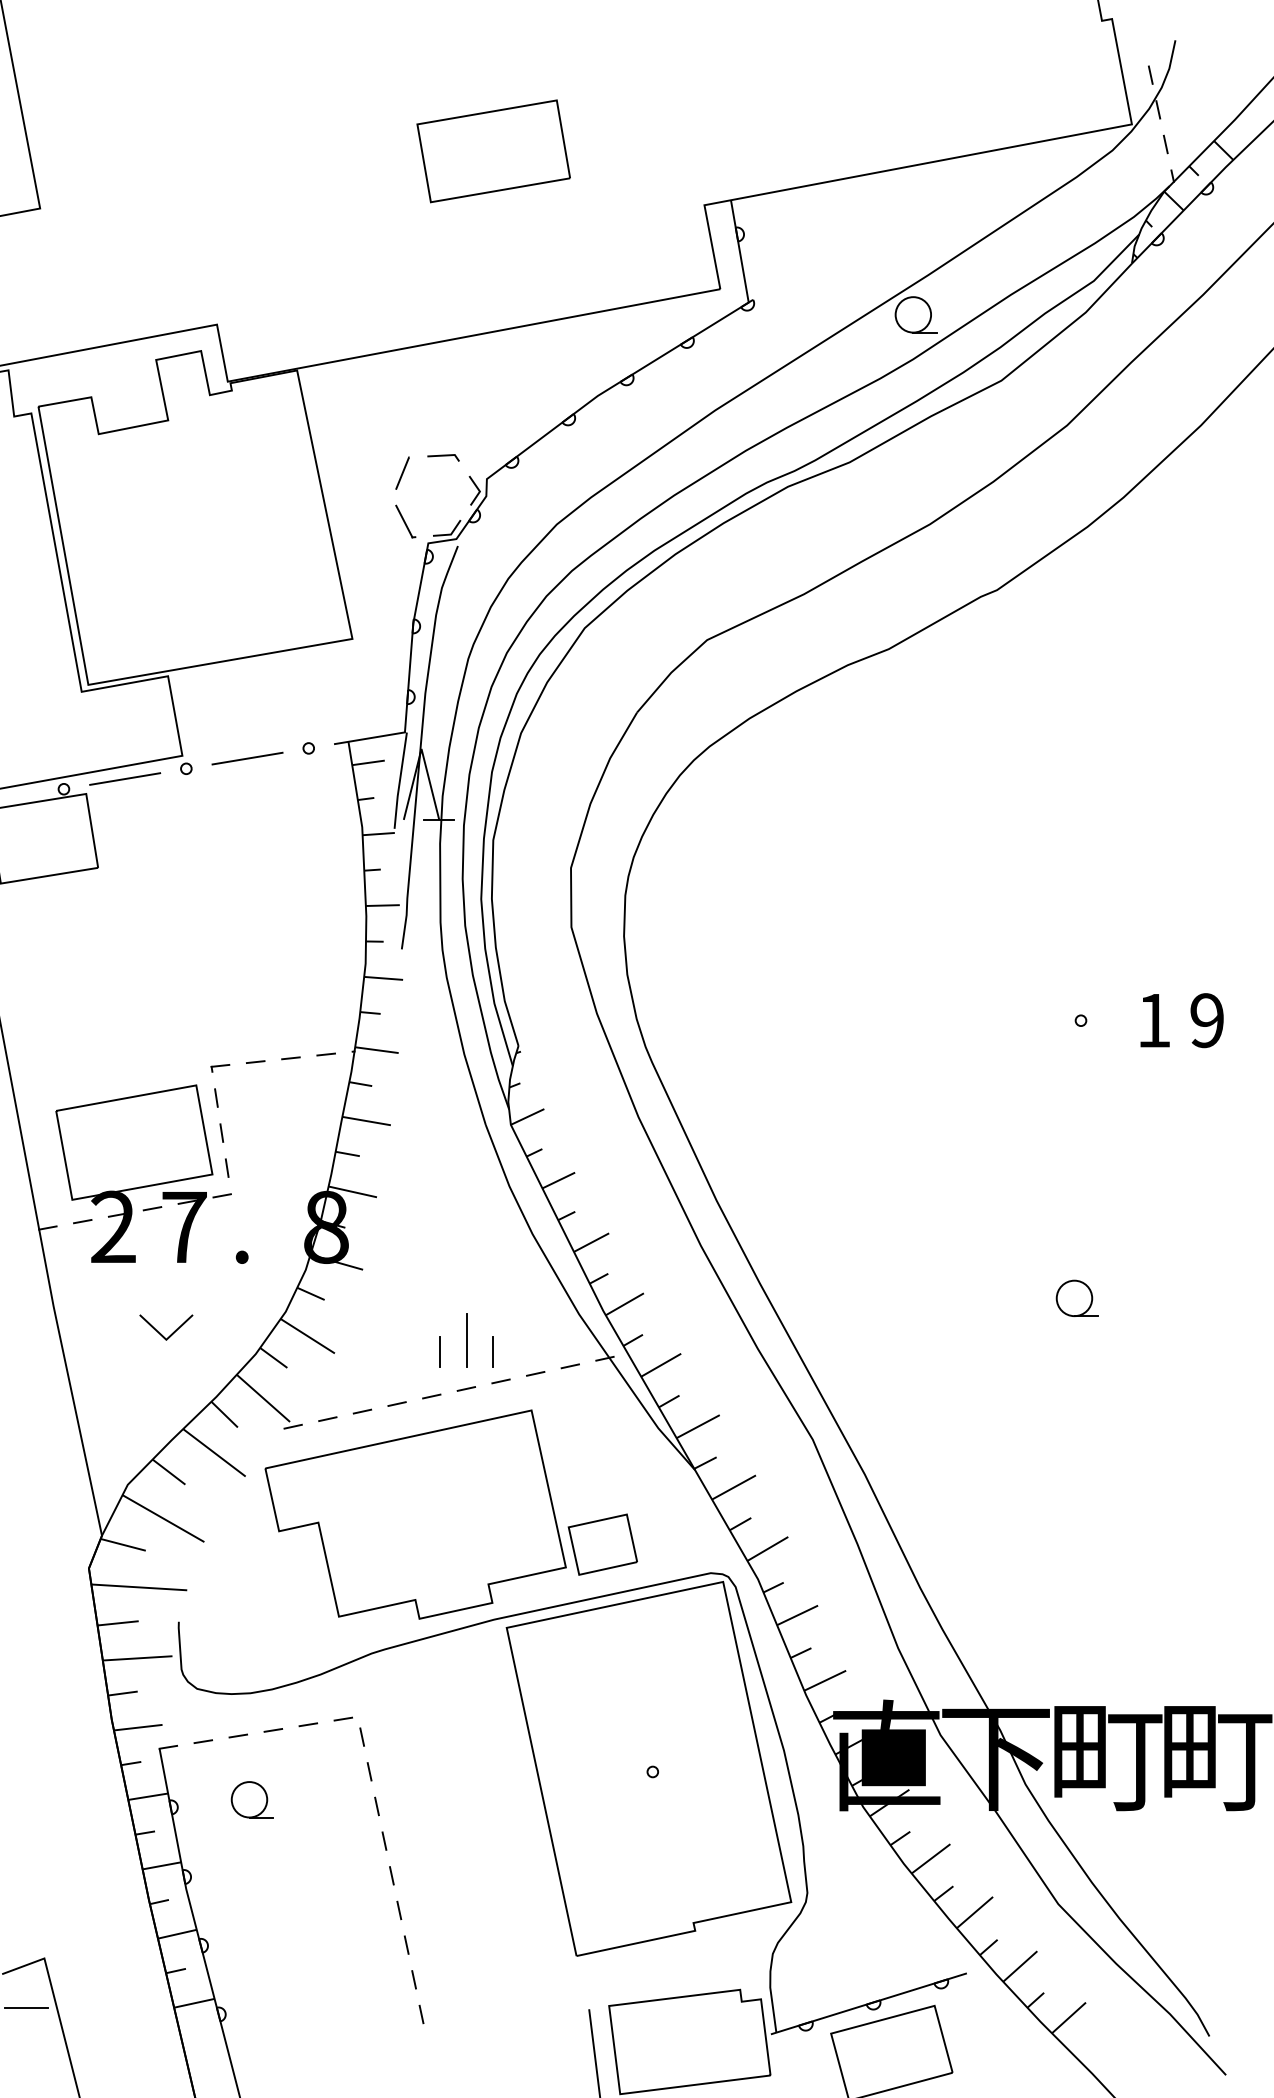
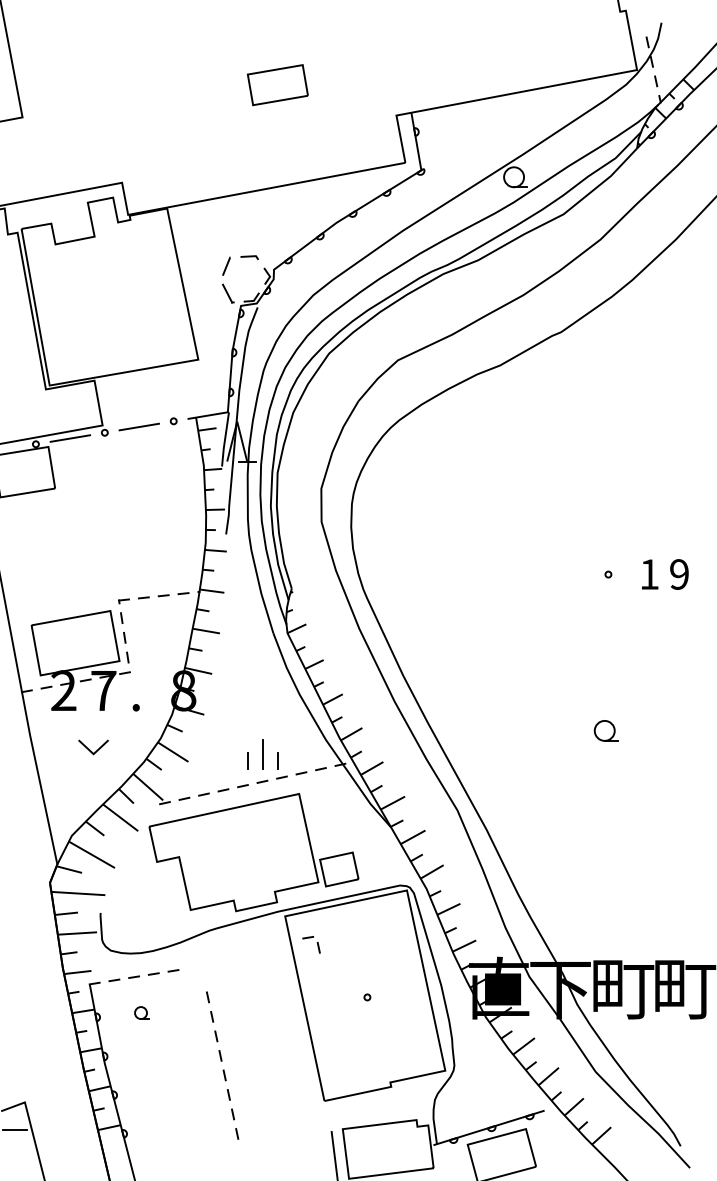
part: (493, 150) -> (277, 84), size x0.7
part: (349, 1731) -> (311, 944), moved
part: (251, 1798) -> (141, 1012), size x0.6

